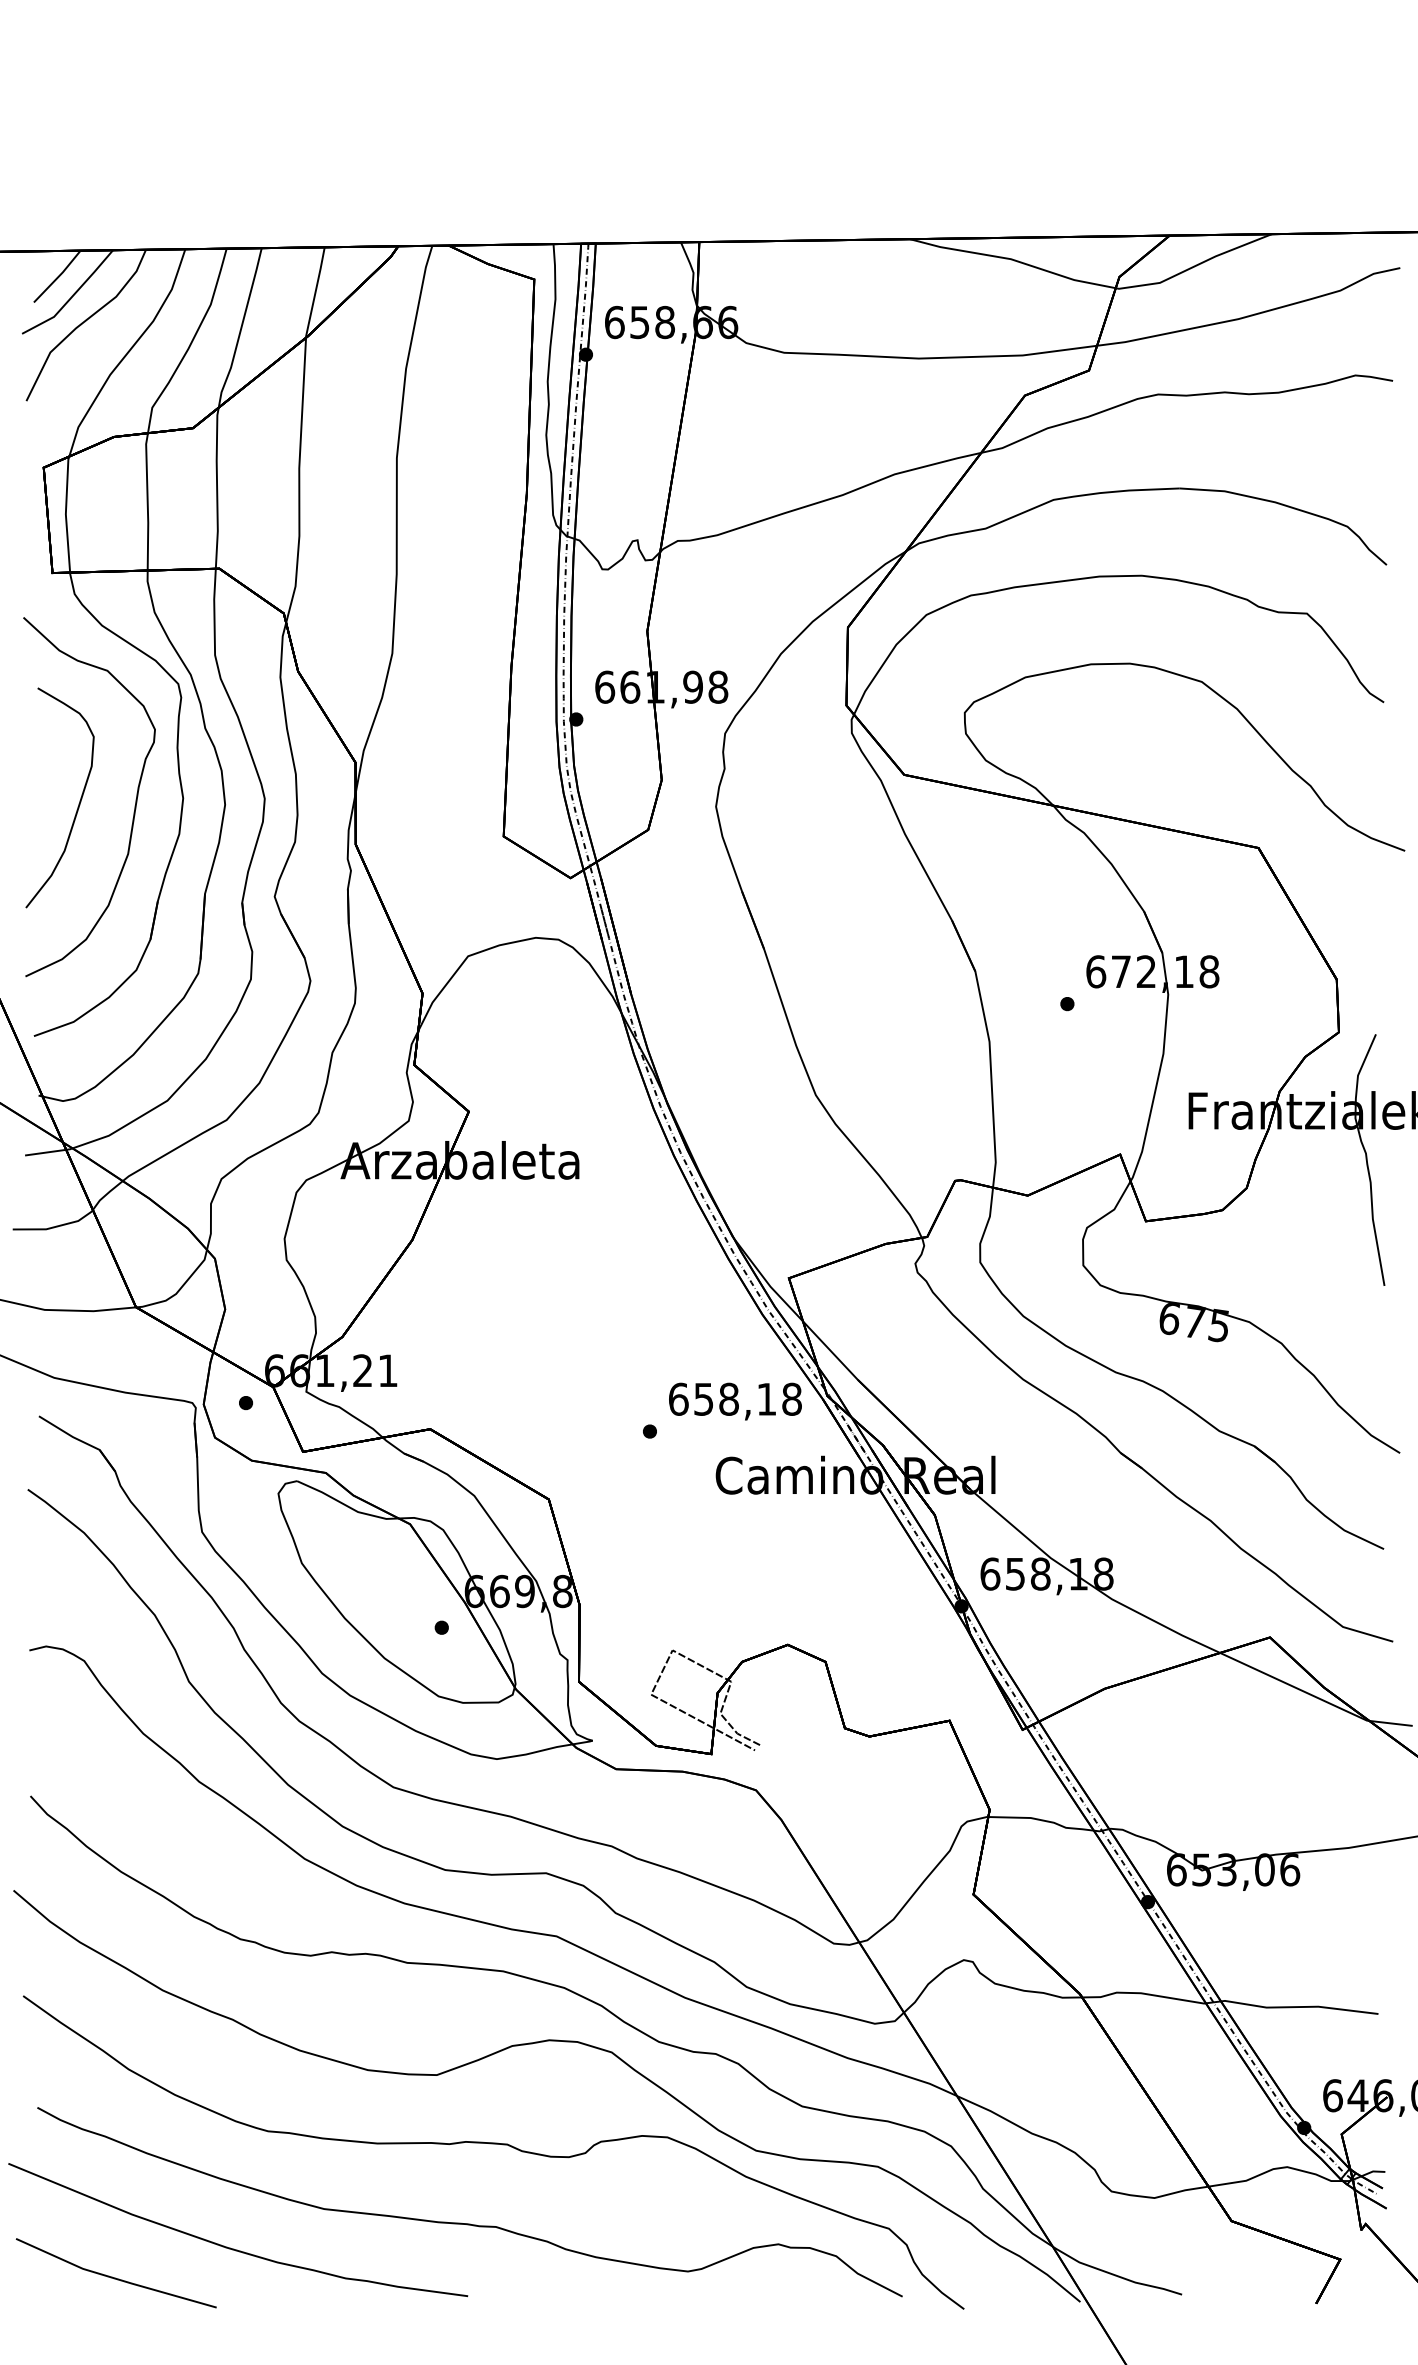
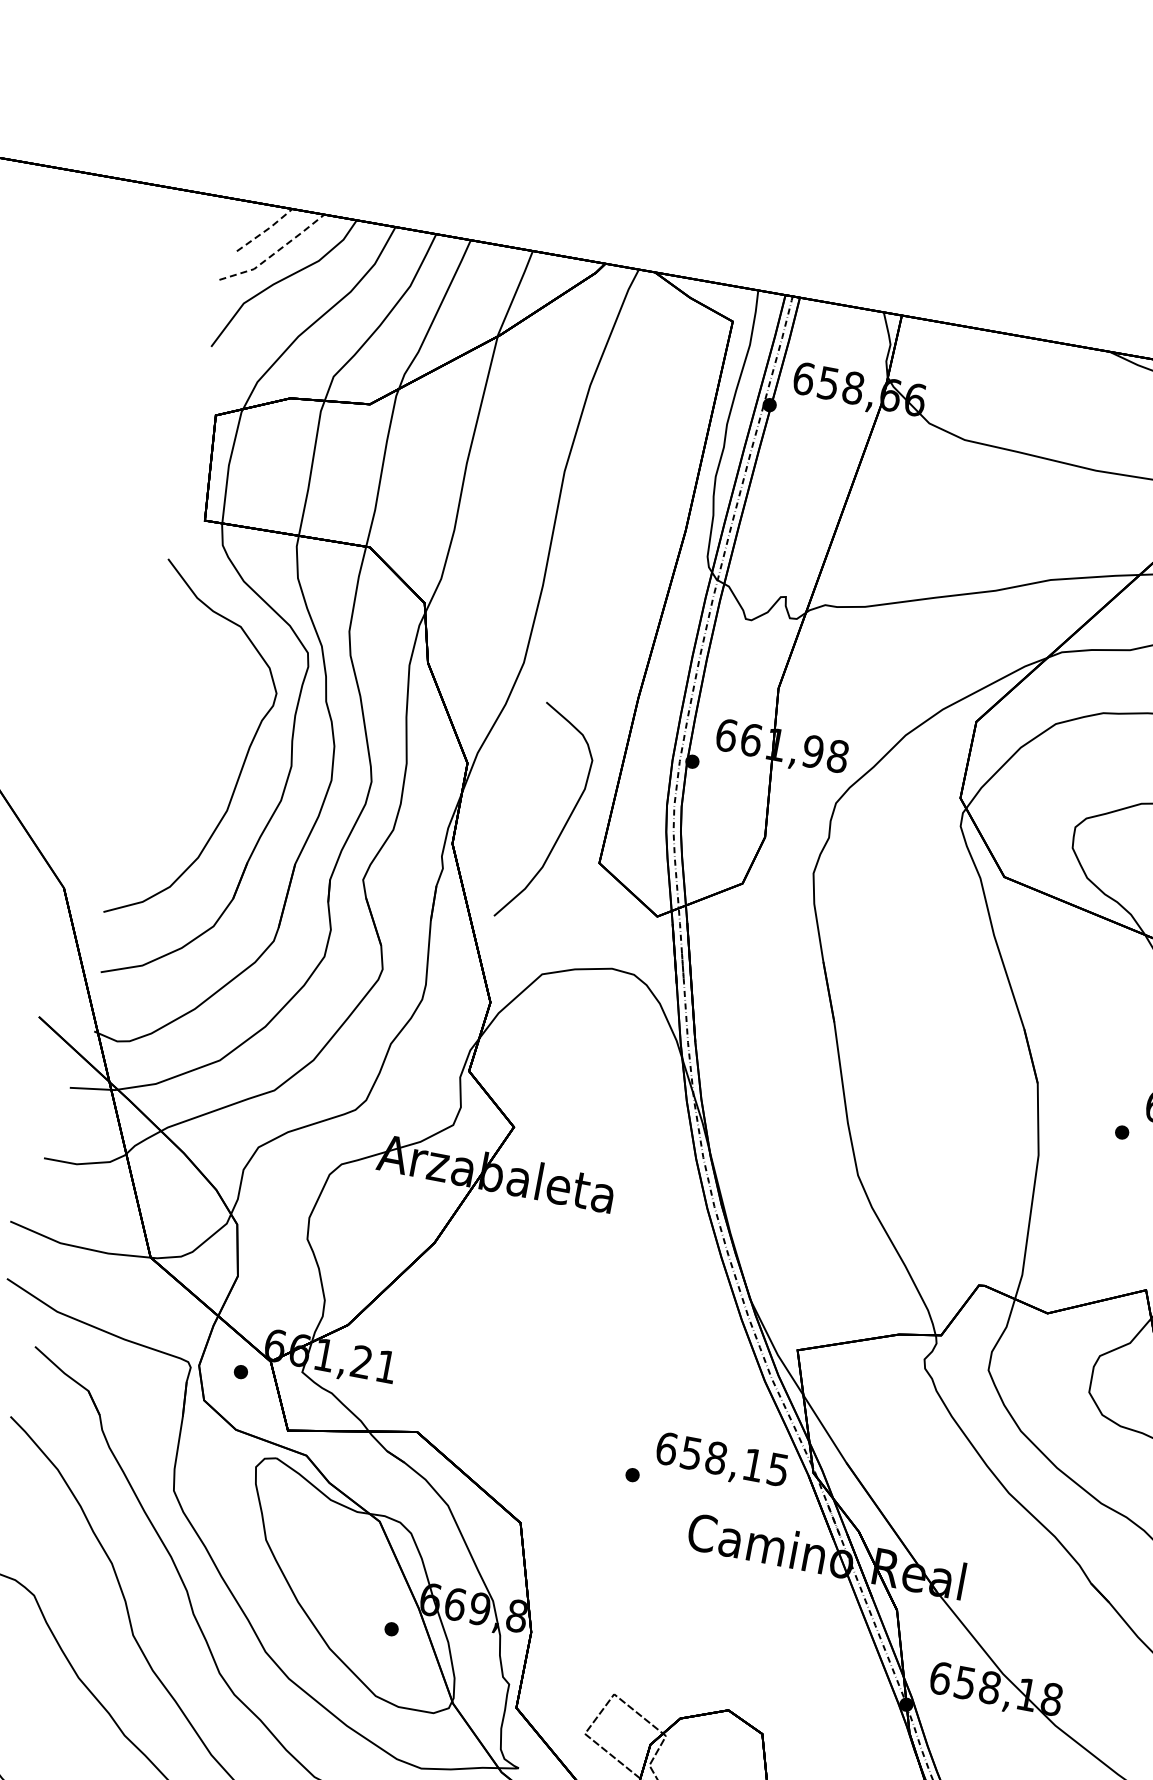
line: (58, 276) -> (265, 230), solid -> dashed
line: (71, 296) -> (274, 252), solid -> dashed
curve: (78, 803) -> (564, 823), moved
text: (791, 1398) -> (777, 1468), 658,18 -> 658,15

